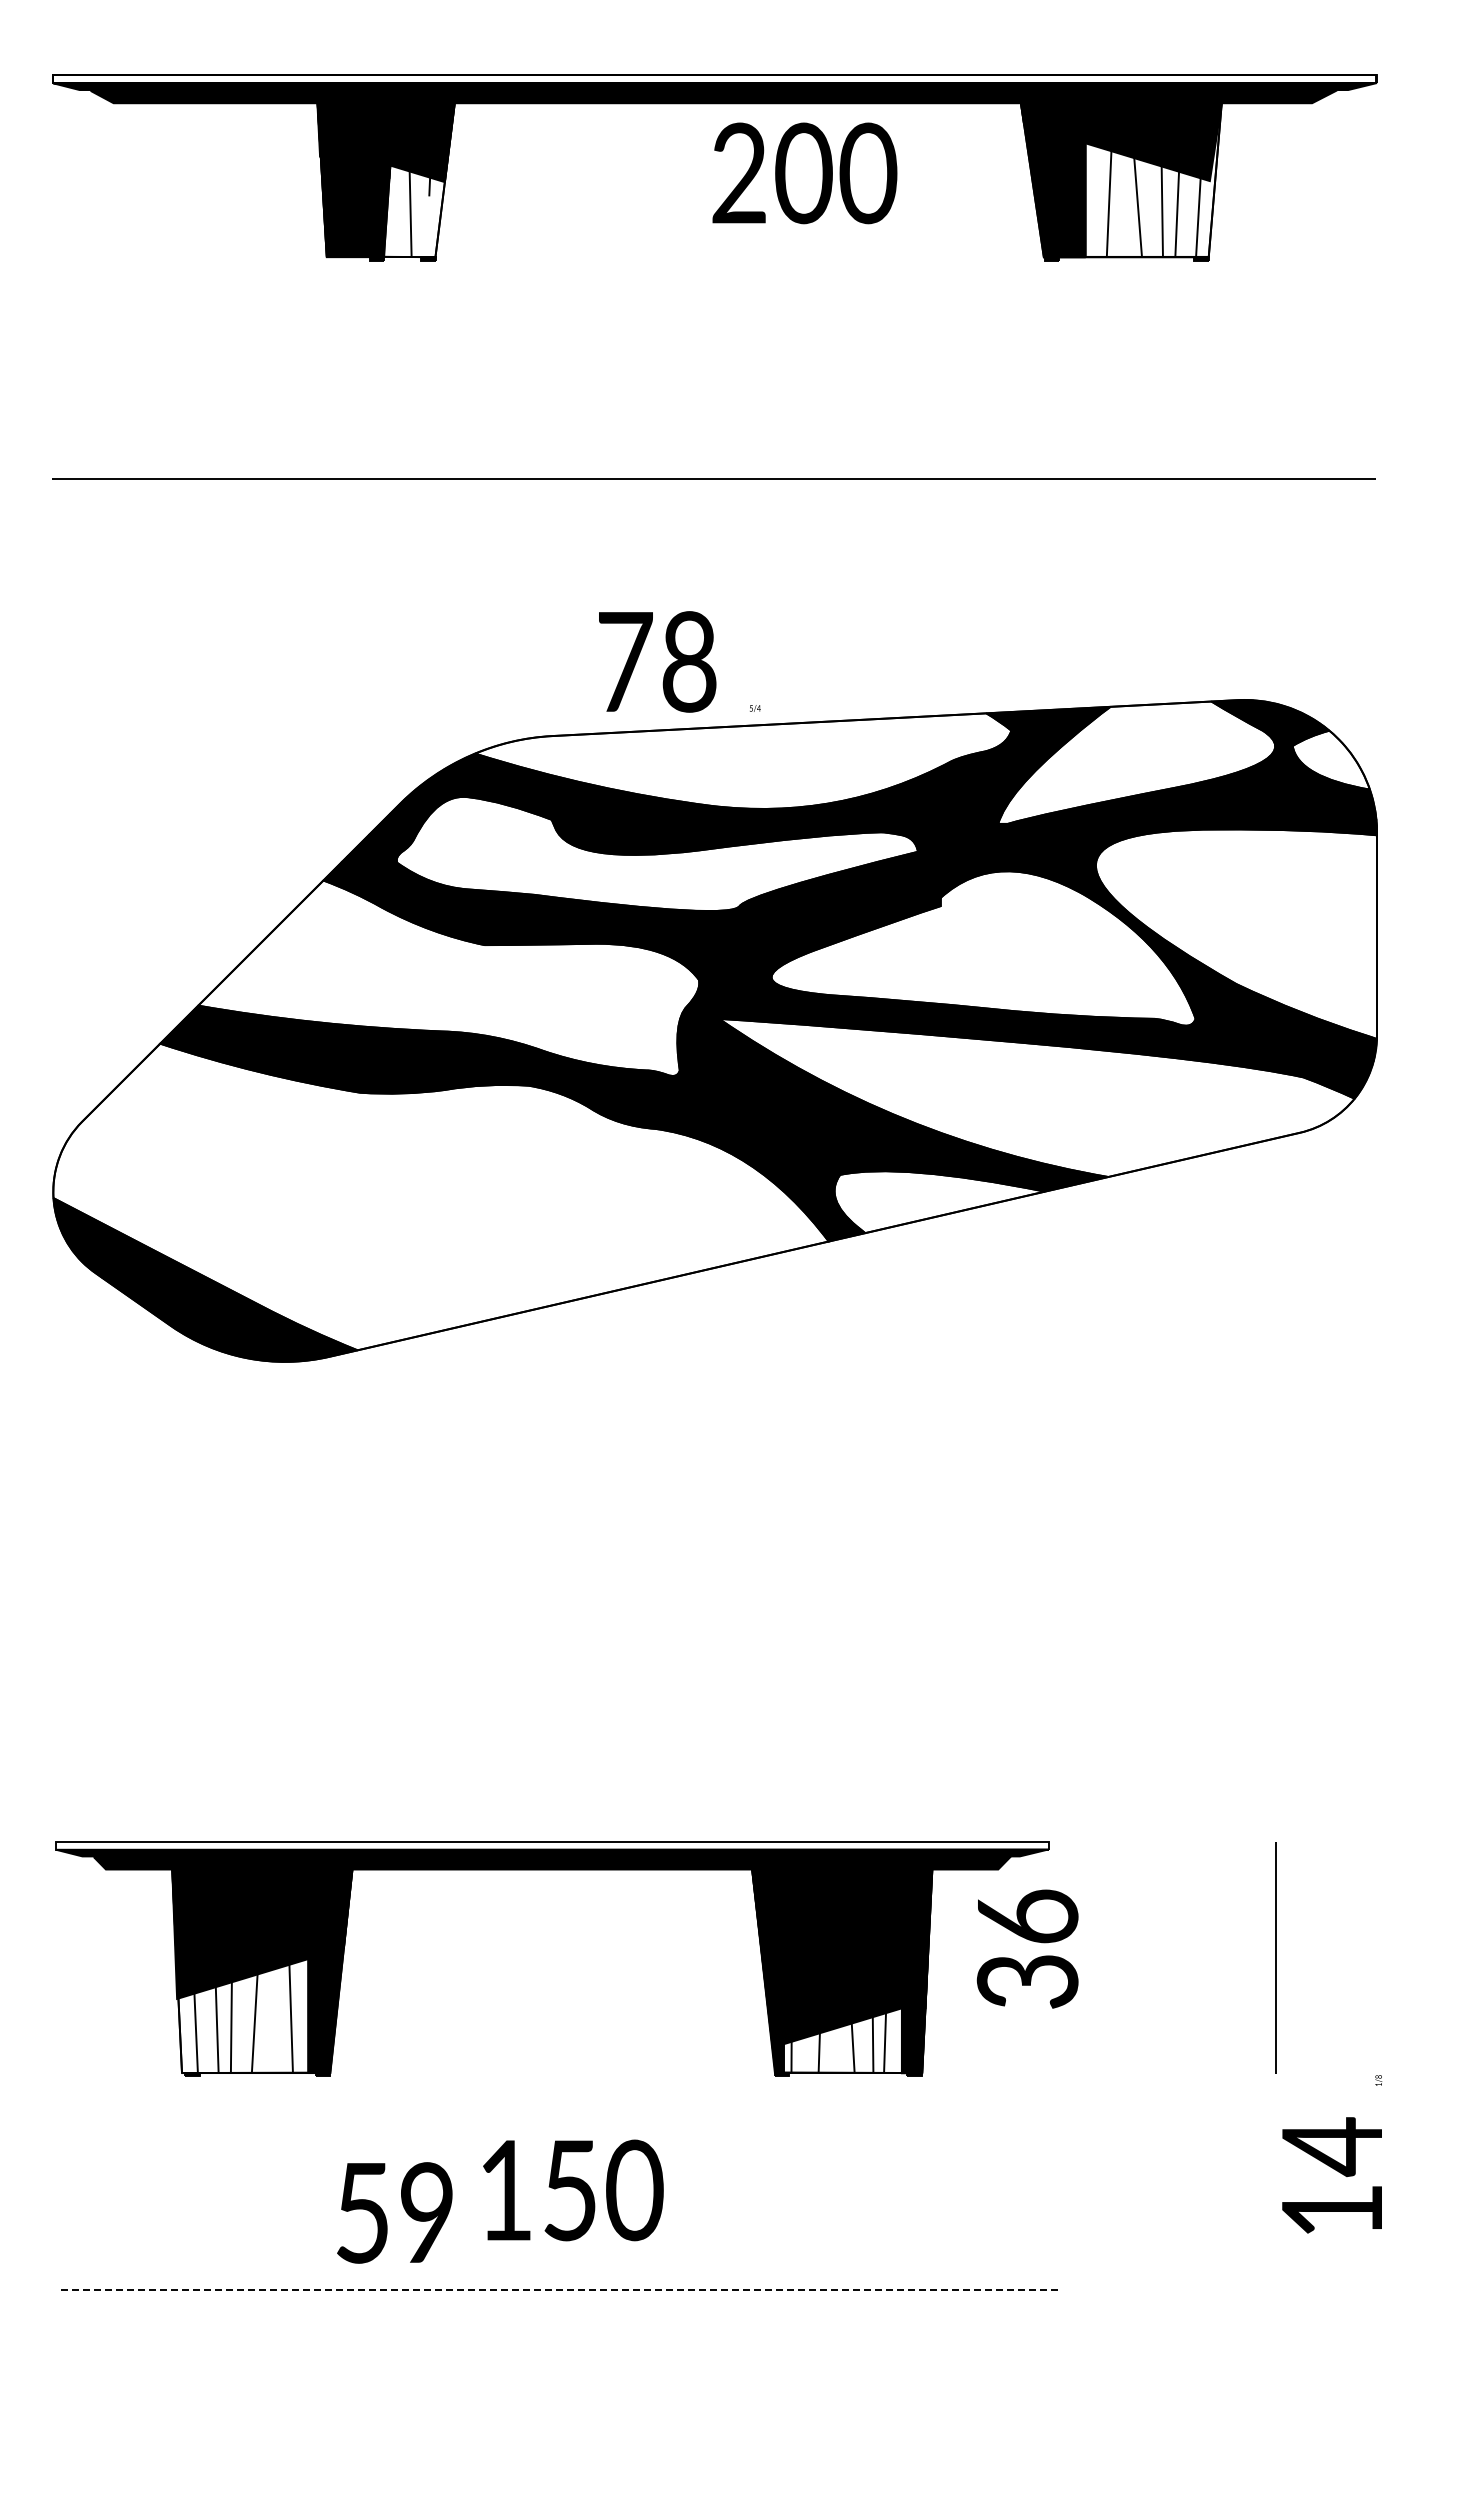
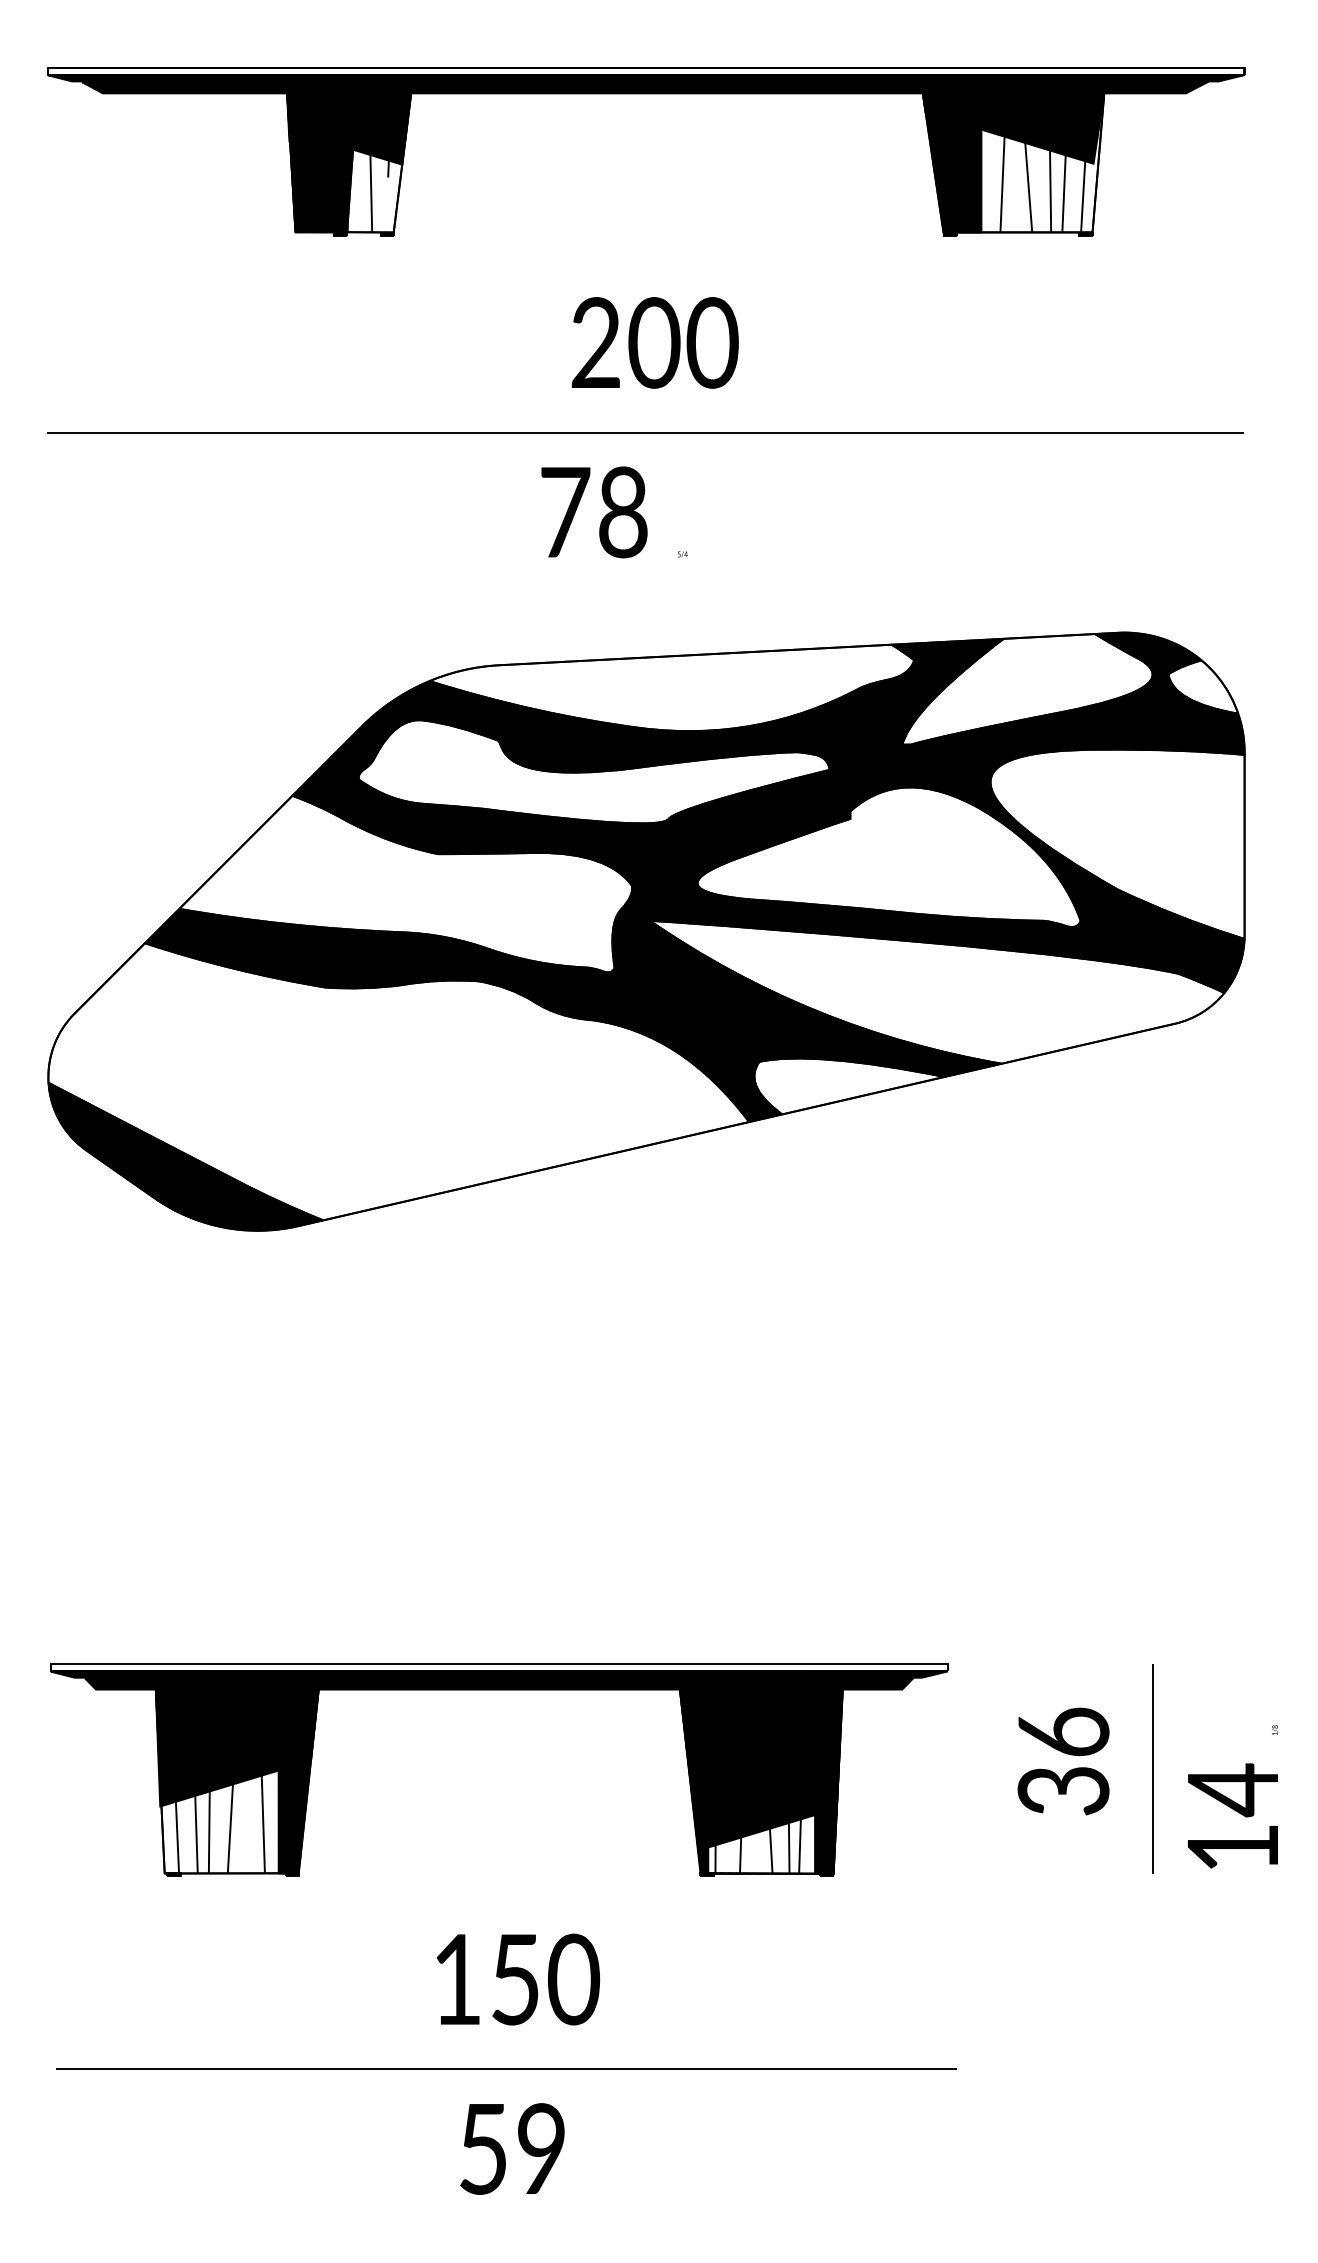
text: (804, 173) -> (654, 343), moved
text: (679, 661) -> (614, 512), moved
text: (1027, 1948) -> (1063, 1760), moved
text: (1332, 2154) -> (1233, 1797), moved
text: (394, 2212) -> (512, 2148), moved
line: (560, 2289) -> (506, 2069), dashed -> solid

